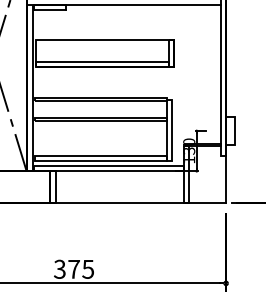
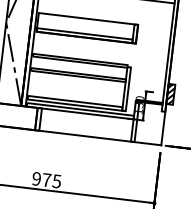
hatch: (230, 130) -> (170, 94), added
text: (59, 269) -> (36, 179), 375 -> 975

